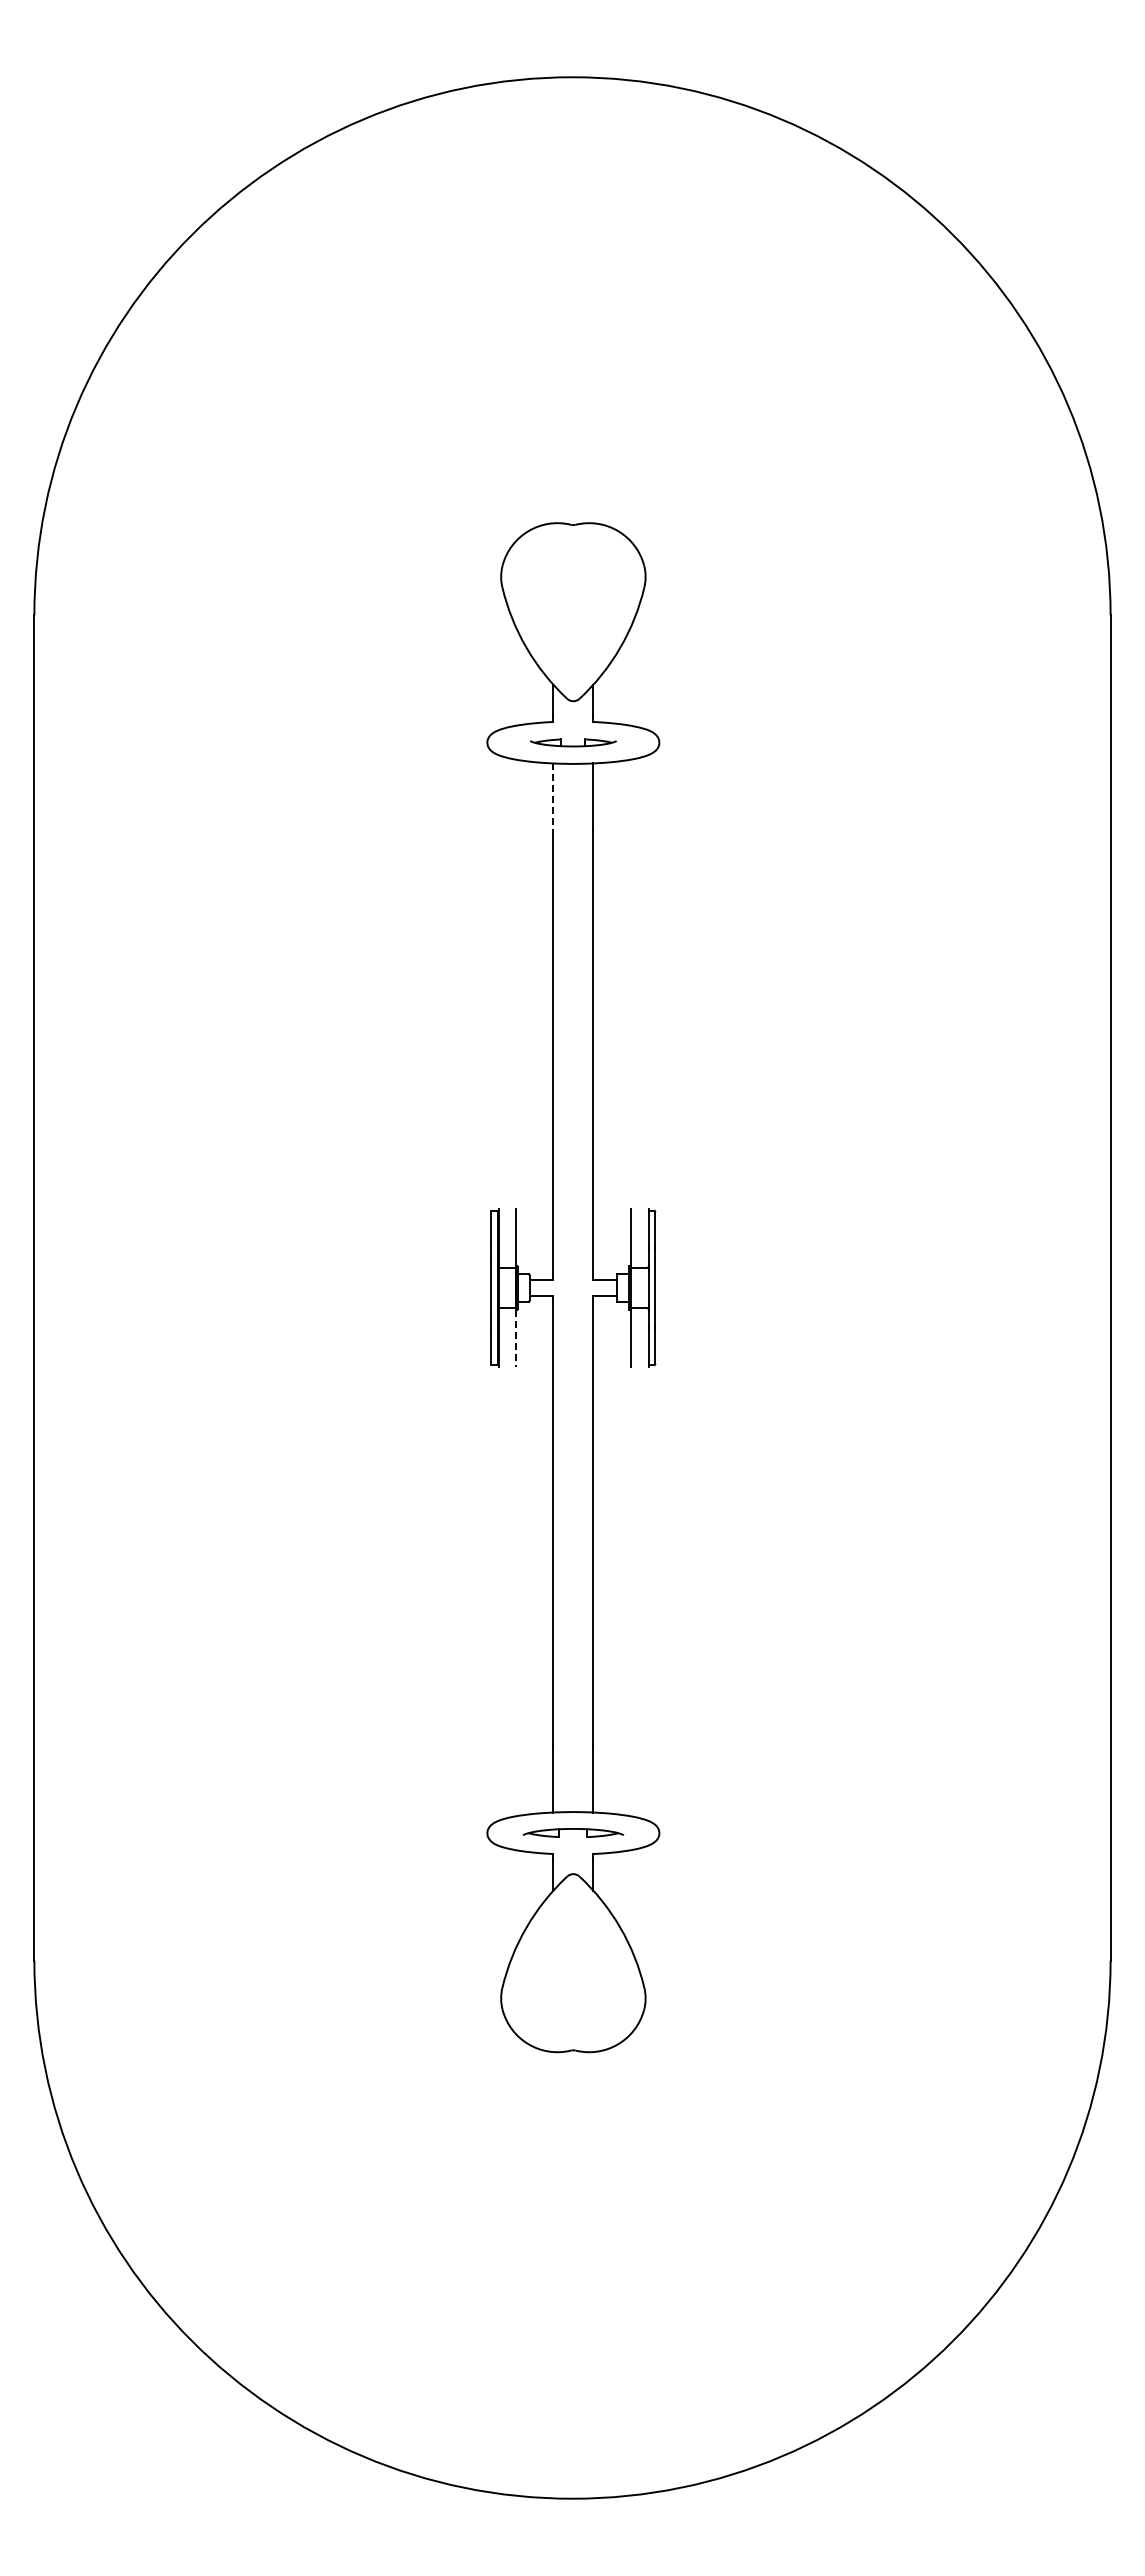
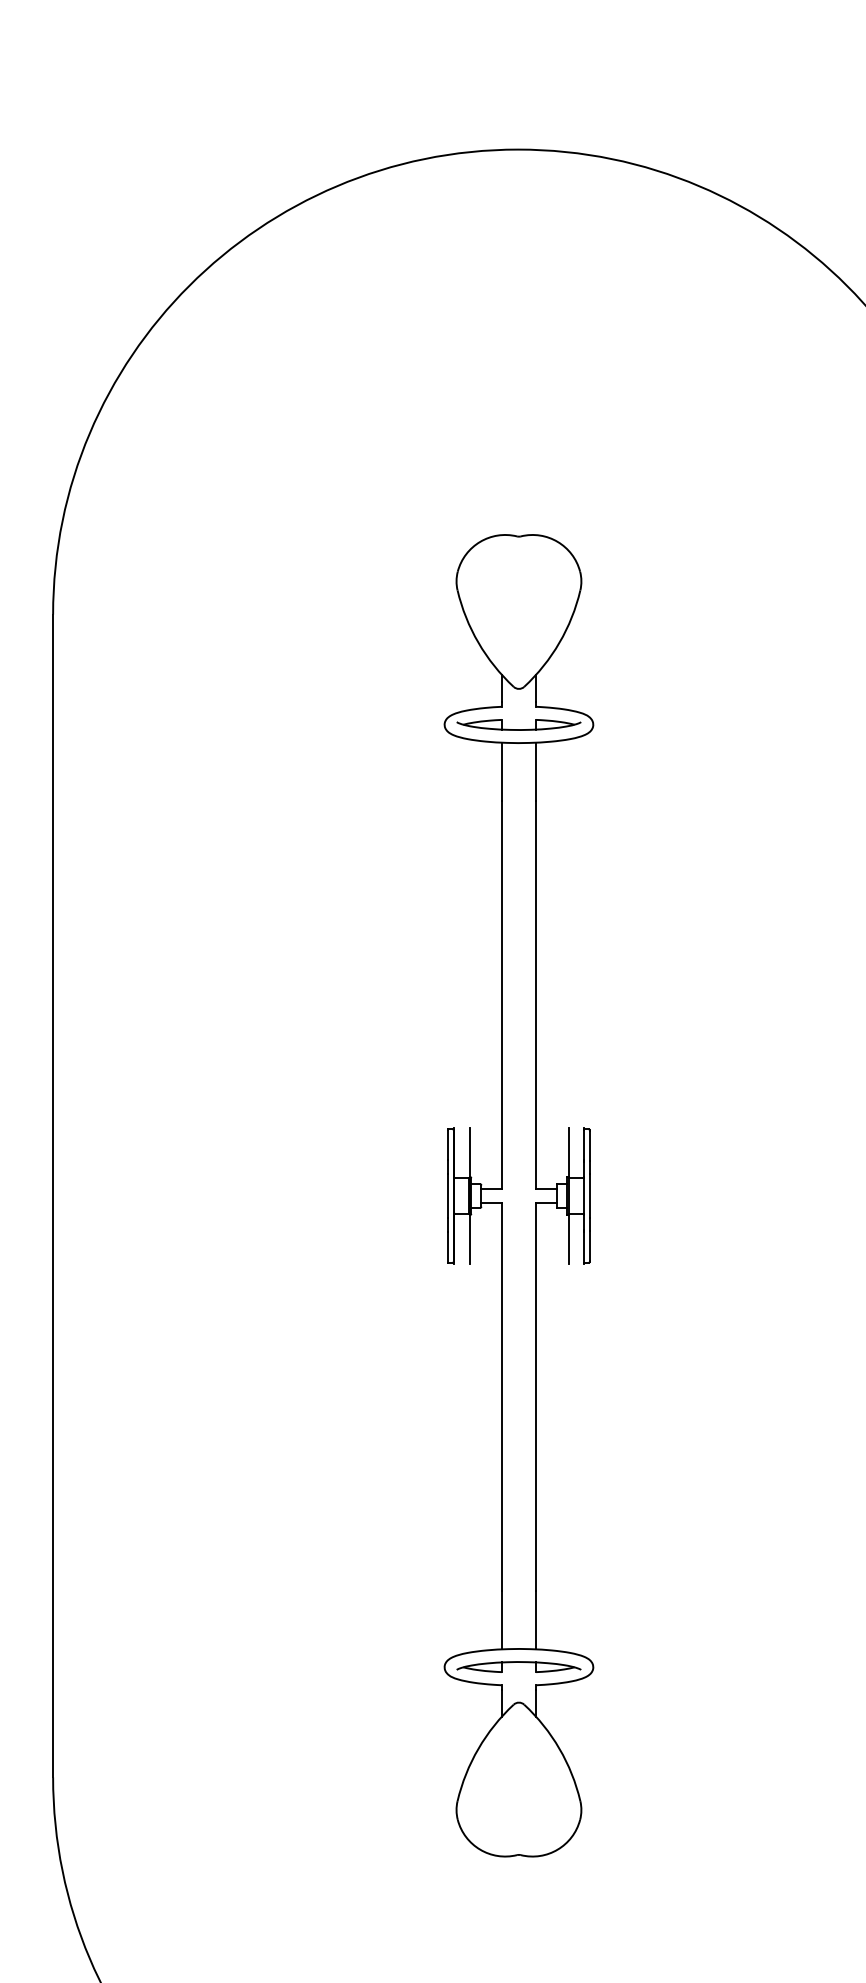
part: (573, 742) -> (519, 724), size x1.67
line: (553, 797) -> (501, 772), dashed -> solid
line: (516, 1338) -> (469, 1239), dashed -> solid
part: (573, 1832) -> (519, 1666), size x1.43

